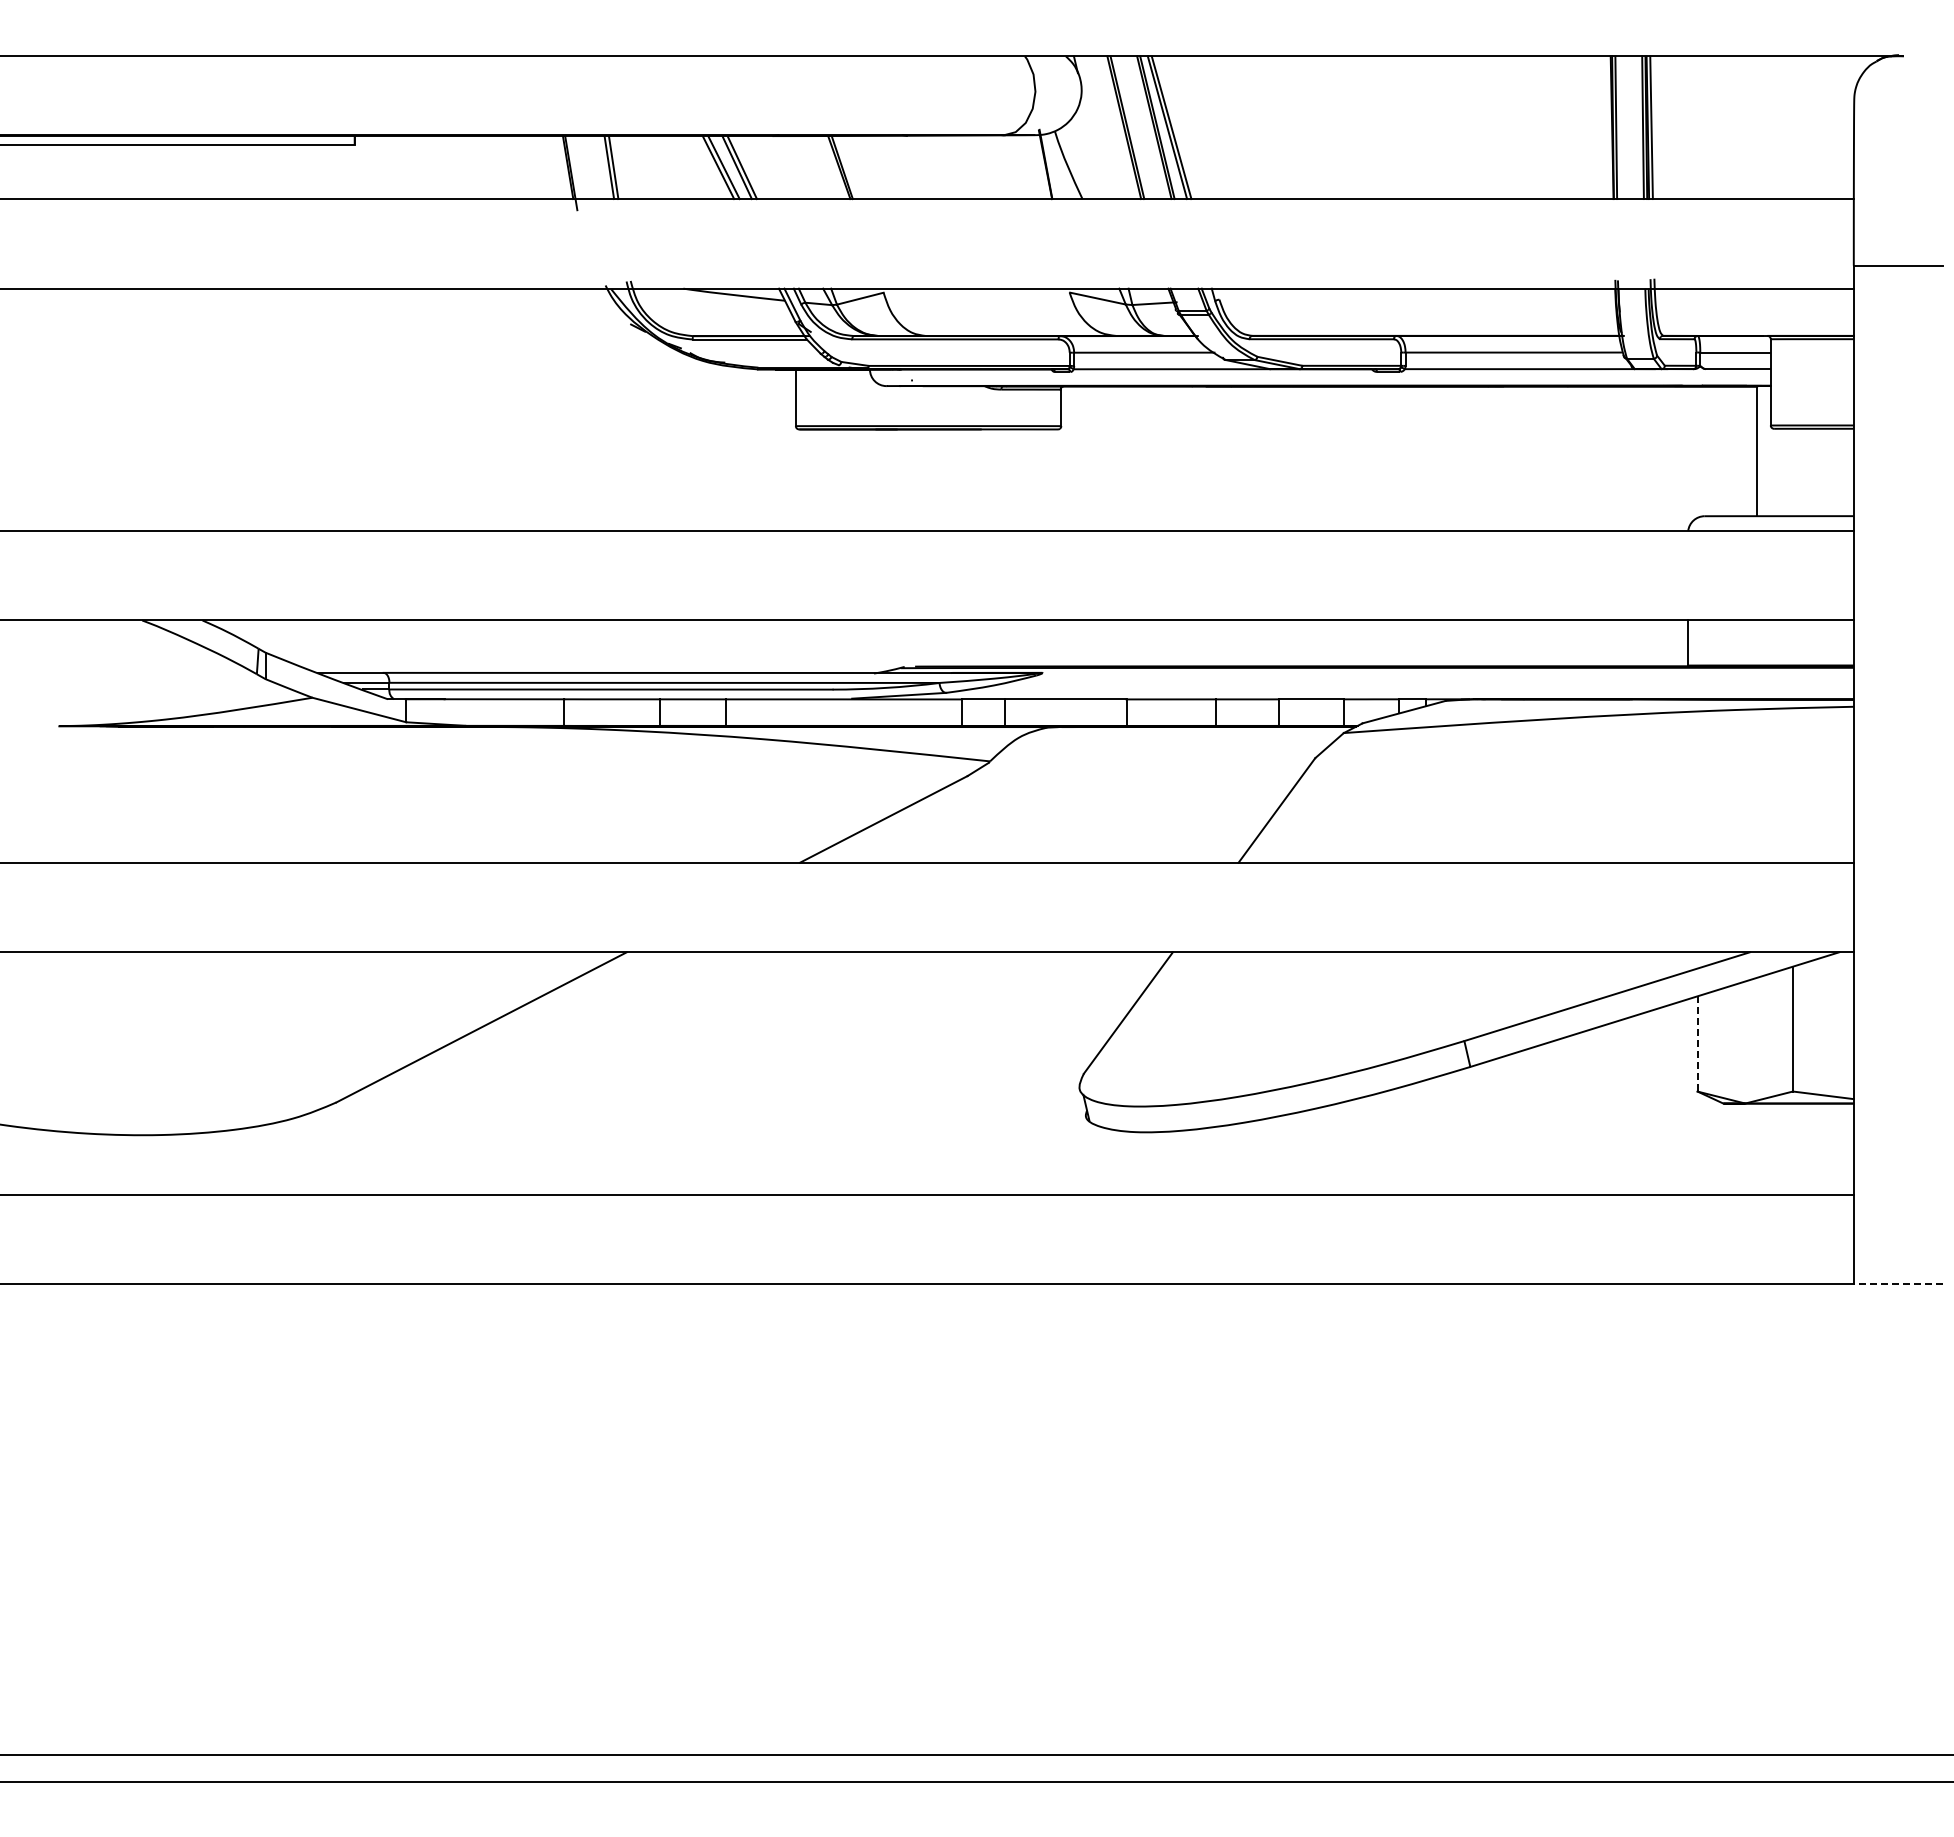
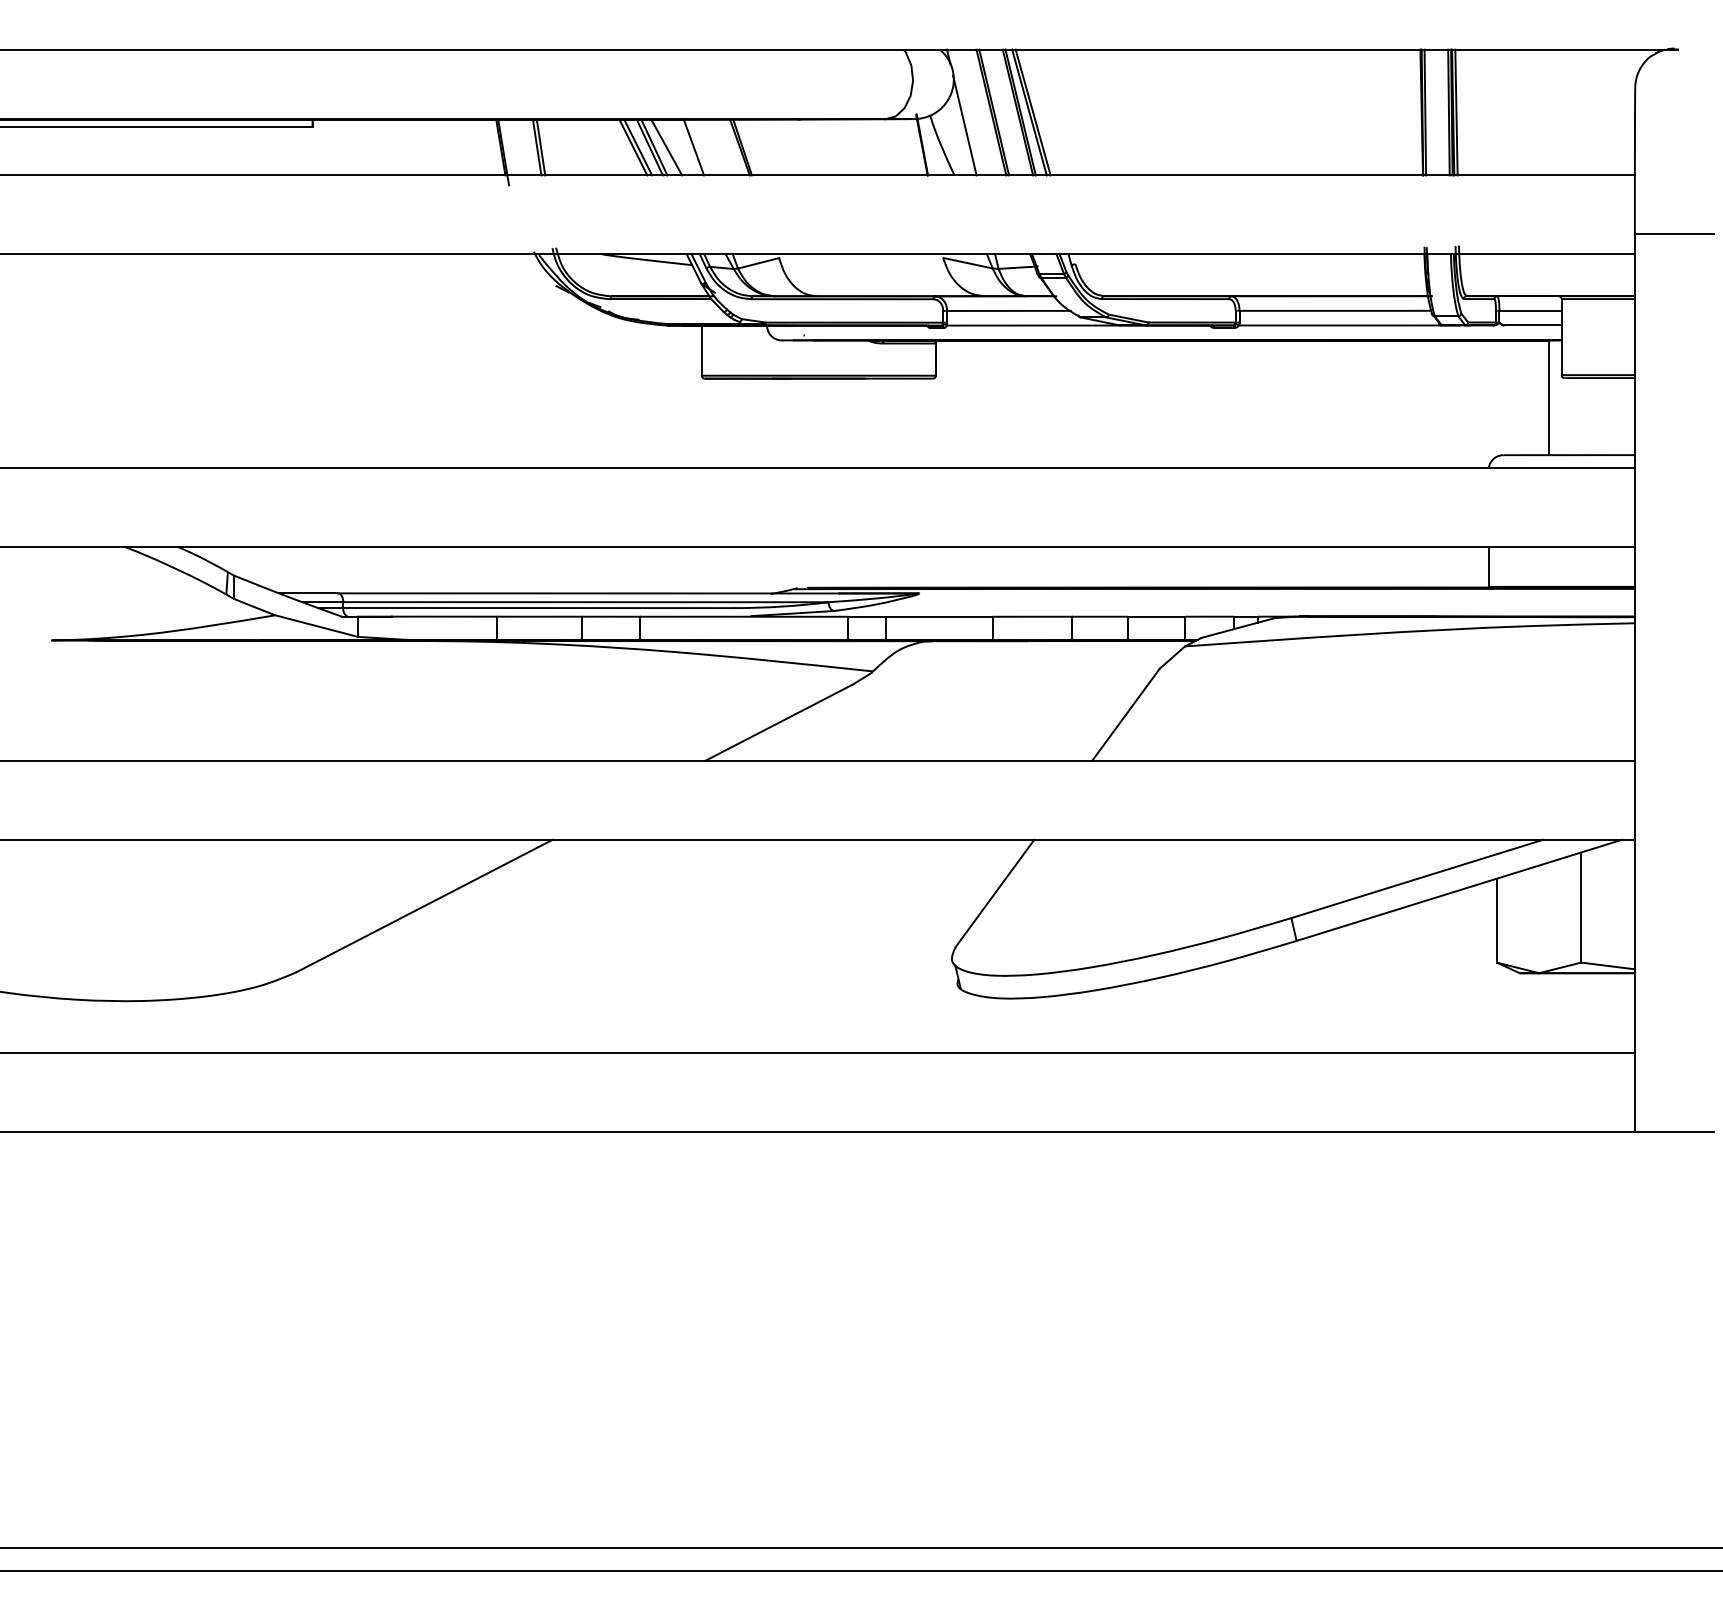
line: (1093, 142) -> (964, 125), added
line: (755, 167) -> (666, 147), added
line: (786, 167) -> (693, 147), added
line: (1697, 1043) -> (1496, 920), dashed -> solid
line: (1898, 1284) -> (1674, 1132), dashed -> solid

